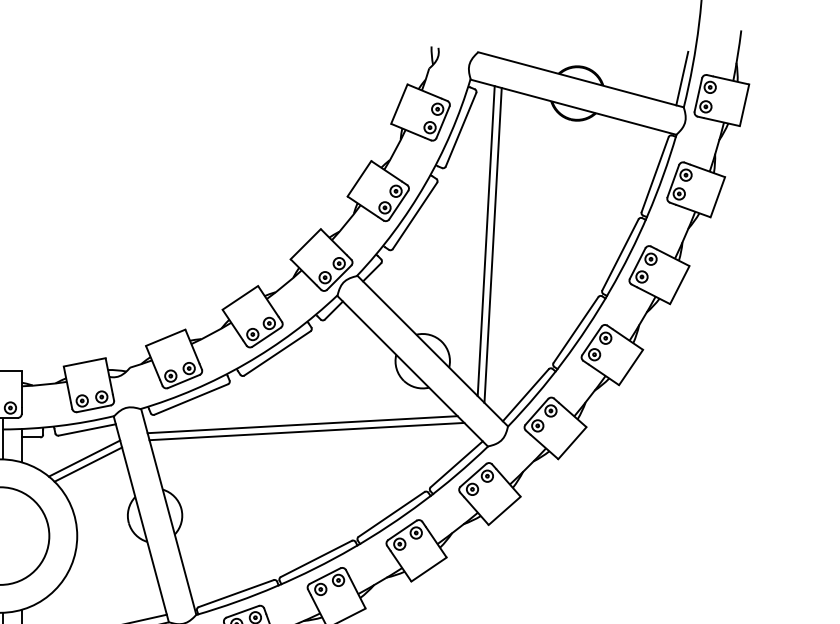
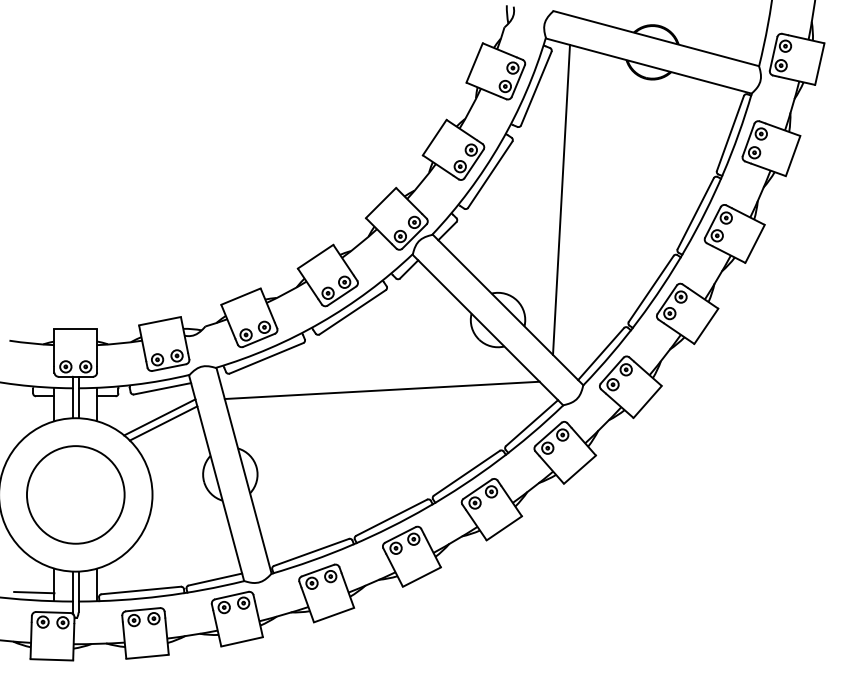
line: (682, 78) -> (757, 37), removed
line: (493, 244) -> (568, 203), removed
line: (302, 424) -> (377, 383), removed

